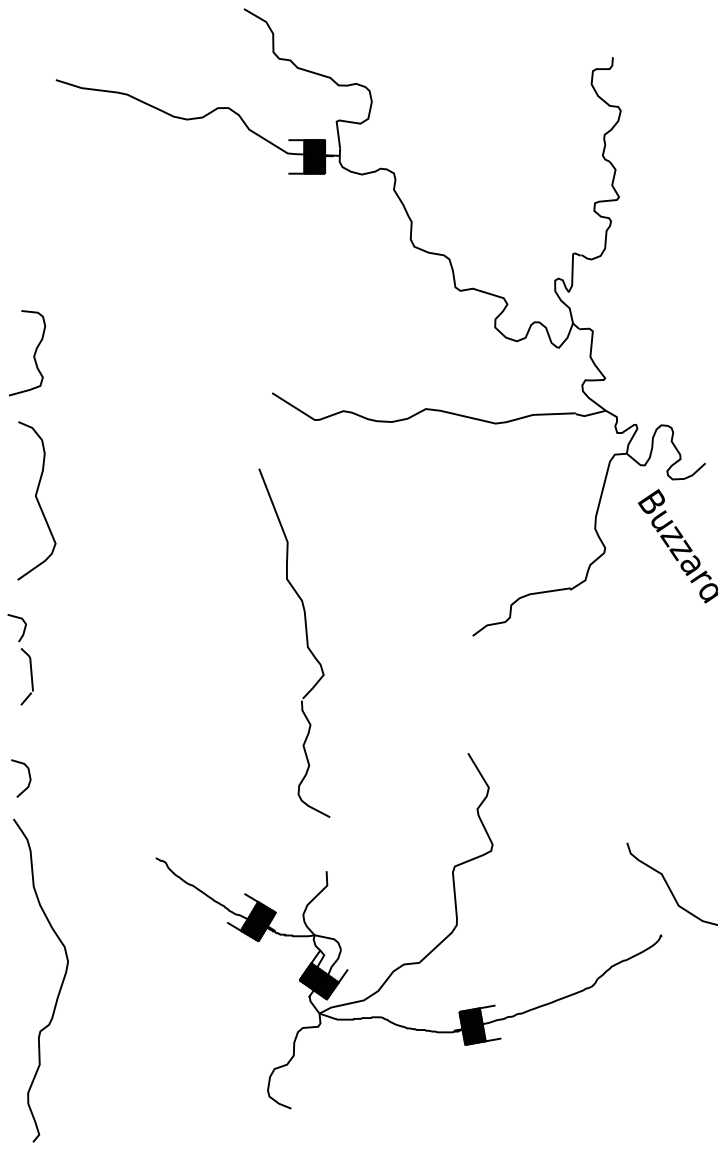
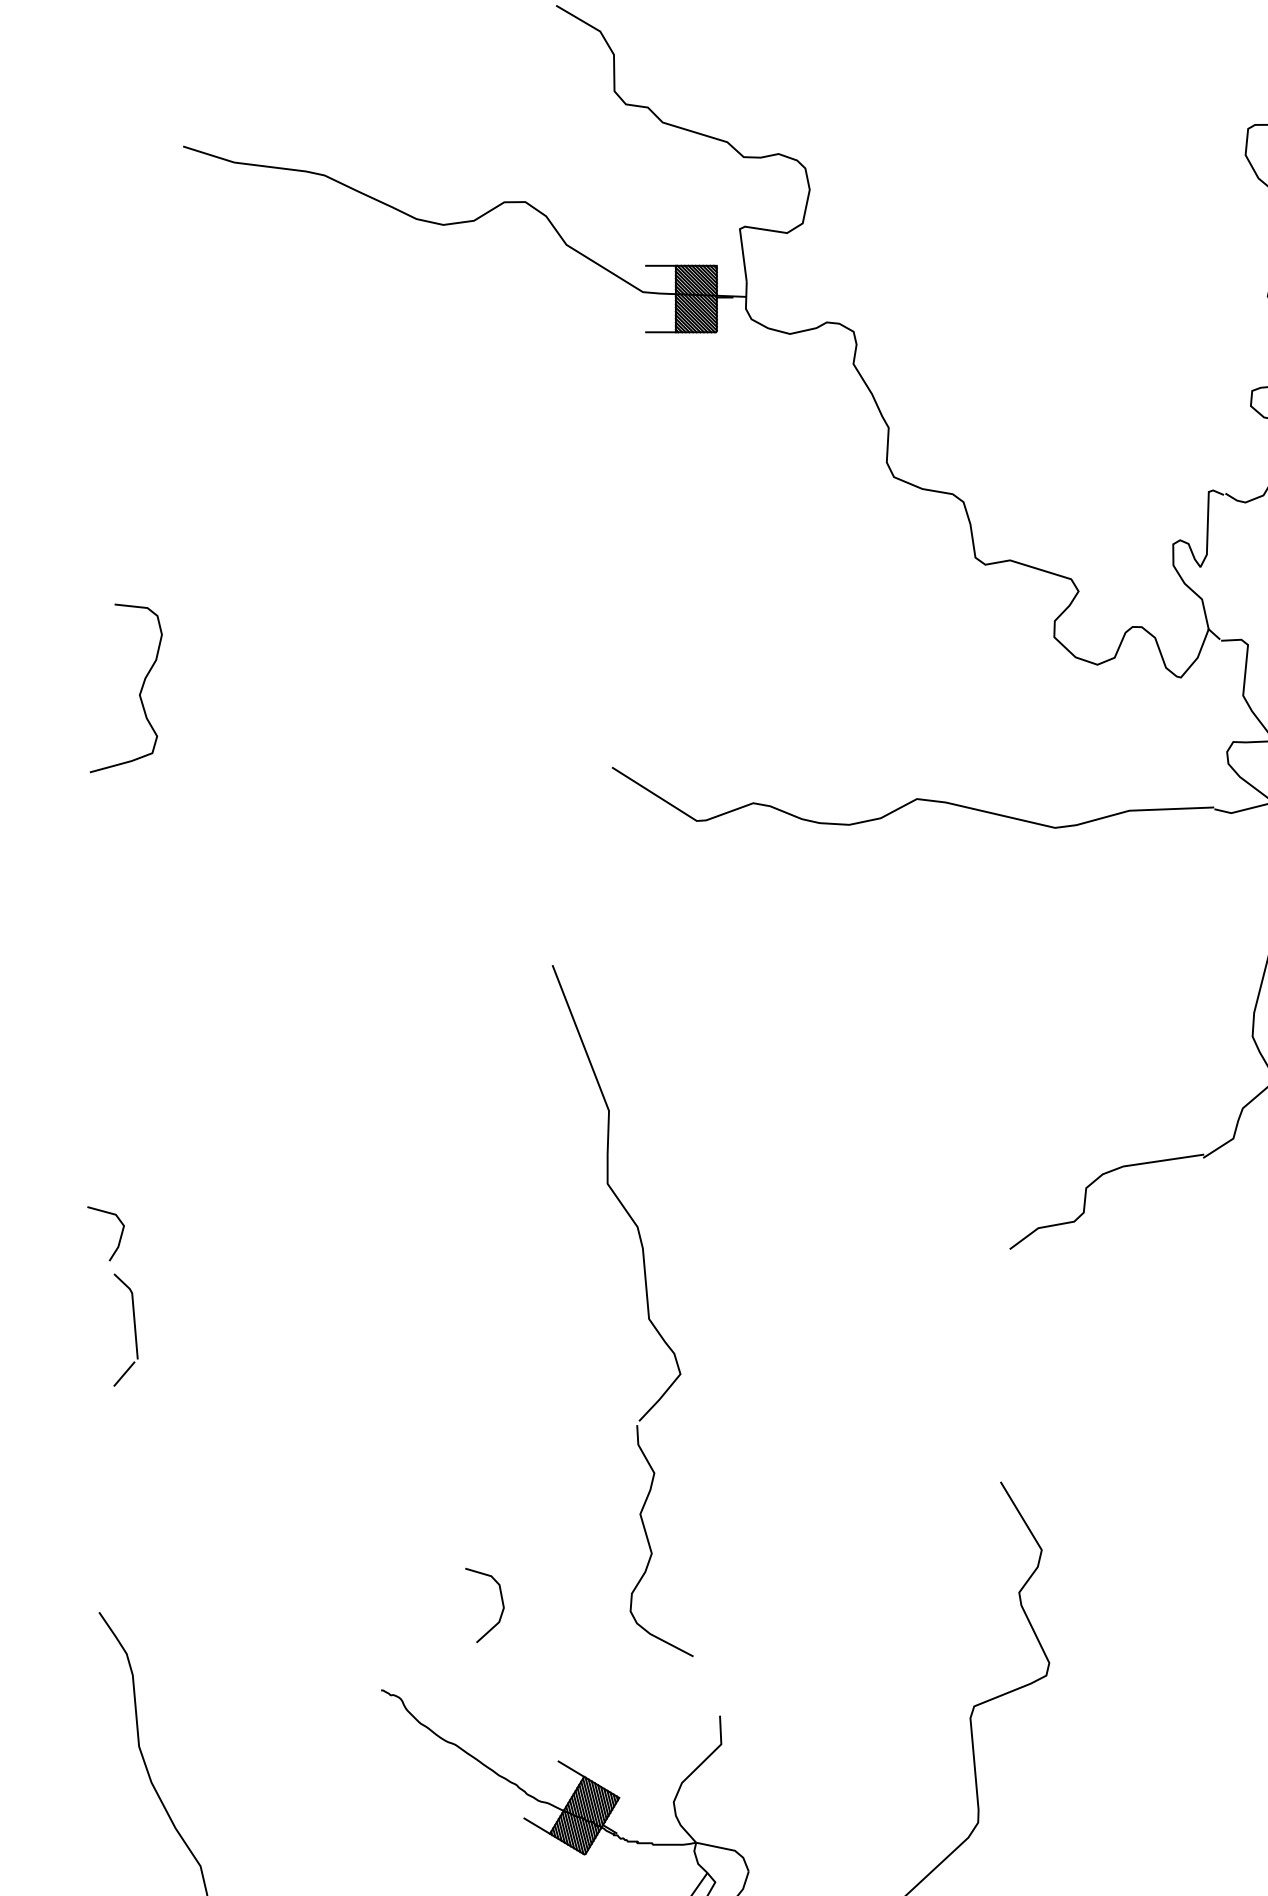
curve: (36, 500) -> (144, 980), removed
part: (306, 642) -> (646, 1309), moved
curve: (28, 775) -> (499, 1599), moved

